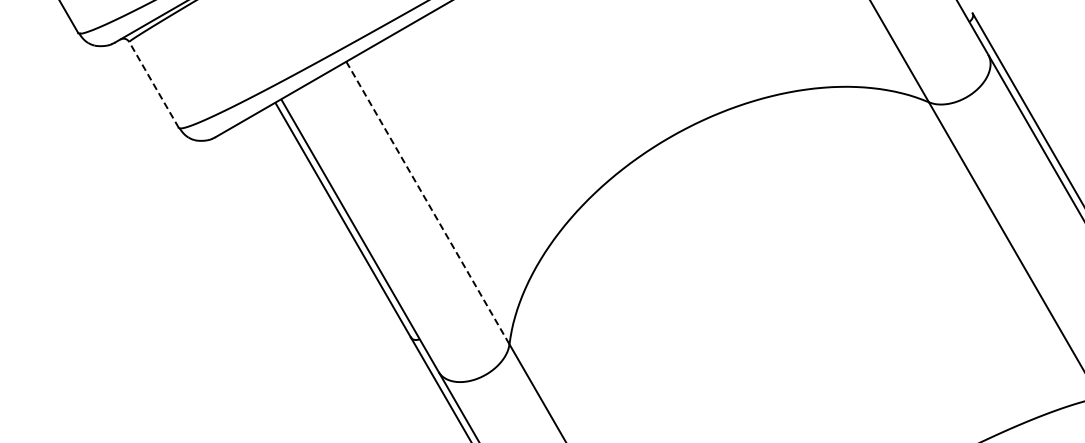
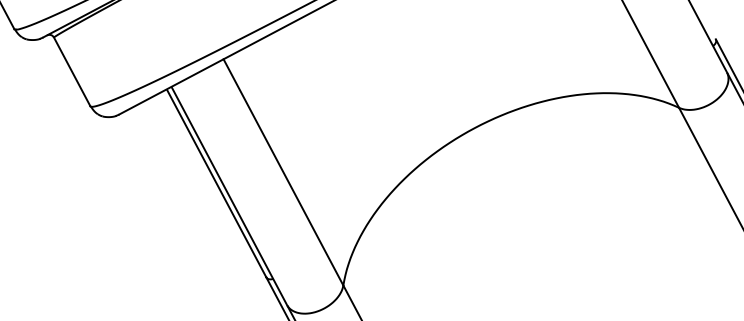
line: (154, 84) -> (72, 71), dashed -> solid
line: (428, 203) -> (283, 172), dashed -> solid

